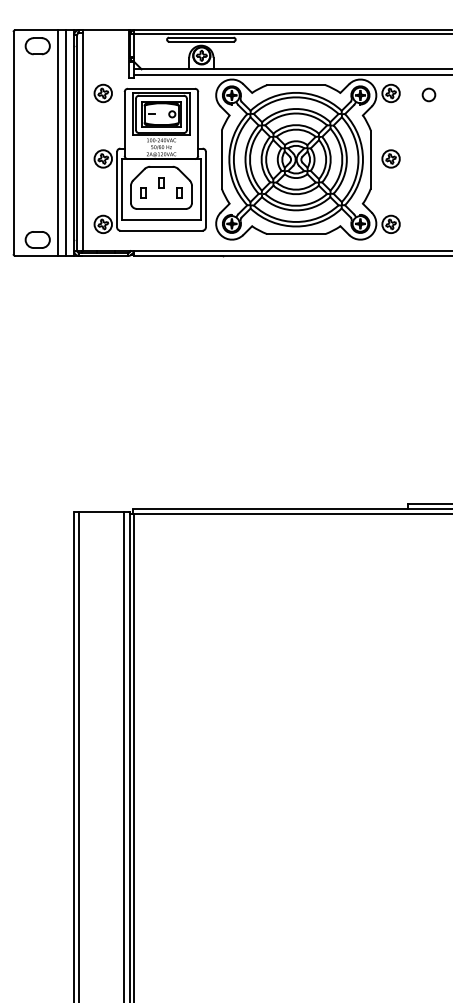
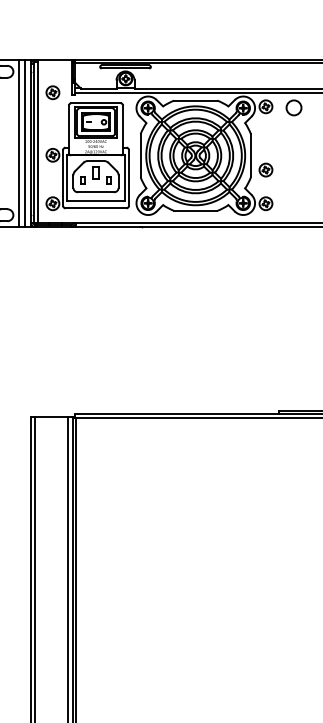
part: (102, 93) -> (52, 92), moved
circle: (428, 94) -> (293, 107), size x1.6
part: (390, 158) -> (265, 169), moved
part: (161, 182) -> (96, 172), size x1.6

